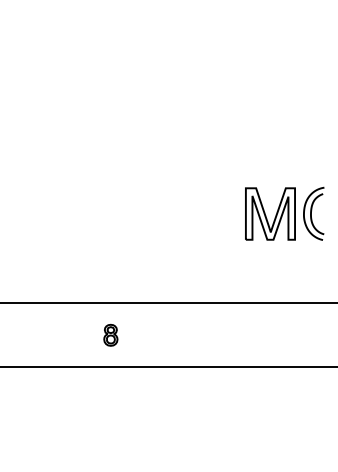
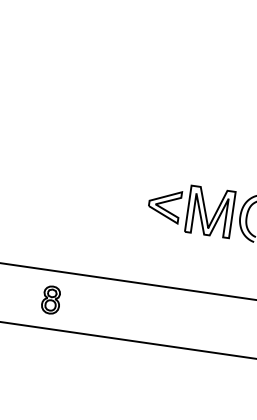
part: (219, 213) -> (164, 204), added
part: (110, 335) -> (51, 300), size x1.43

